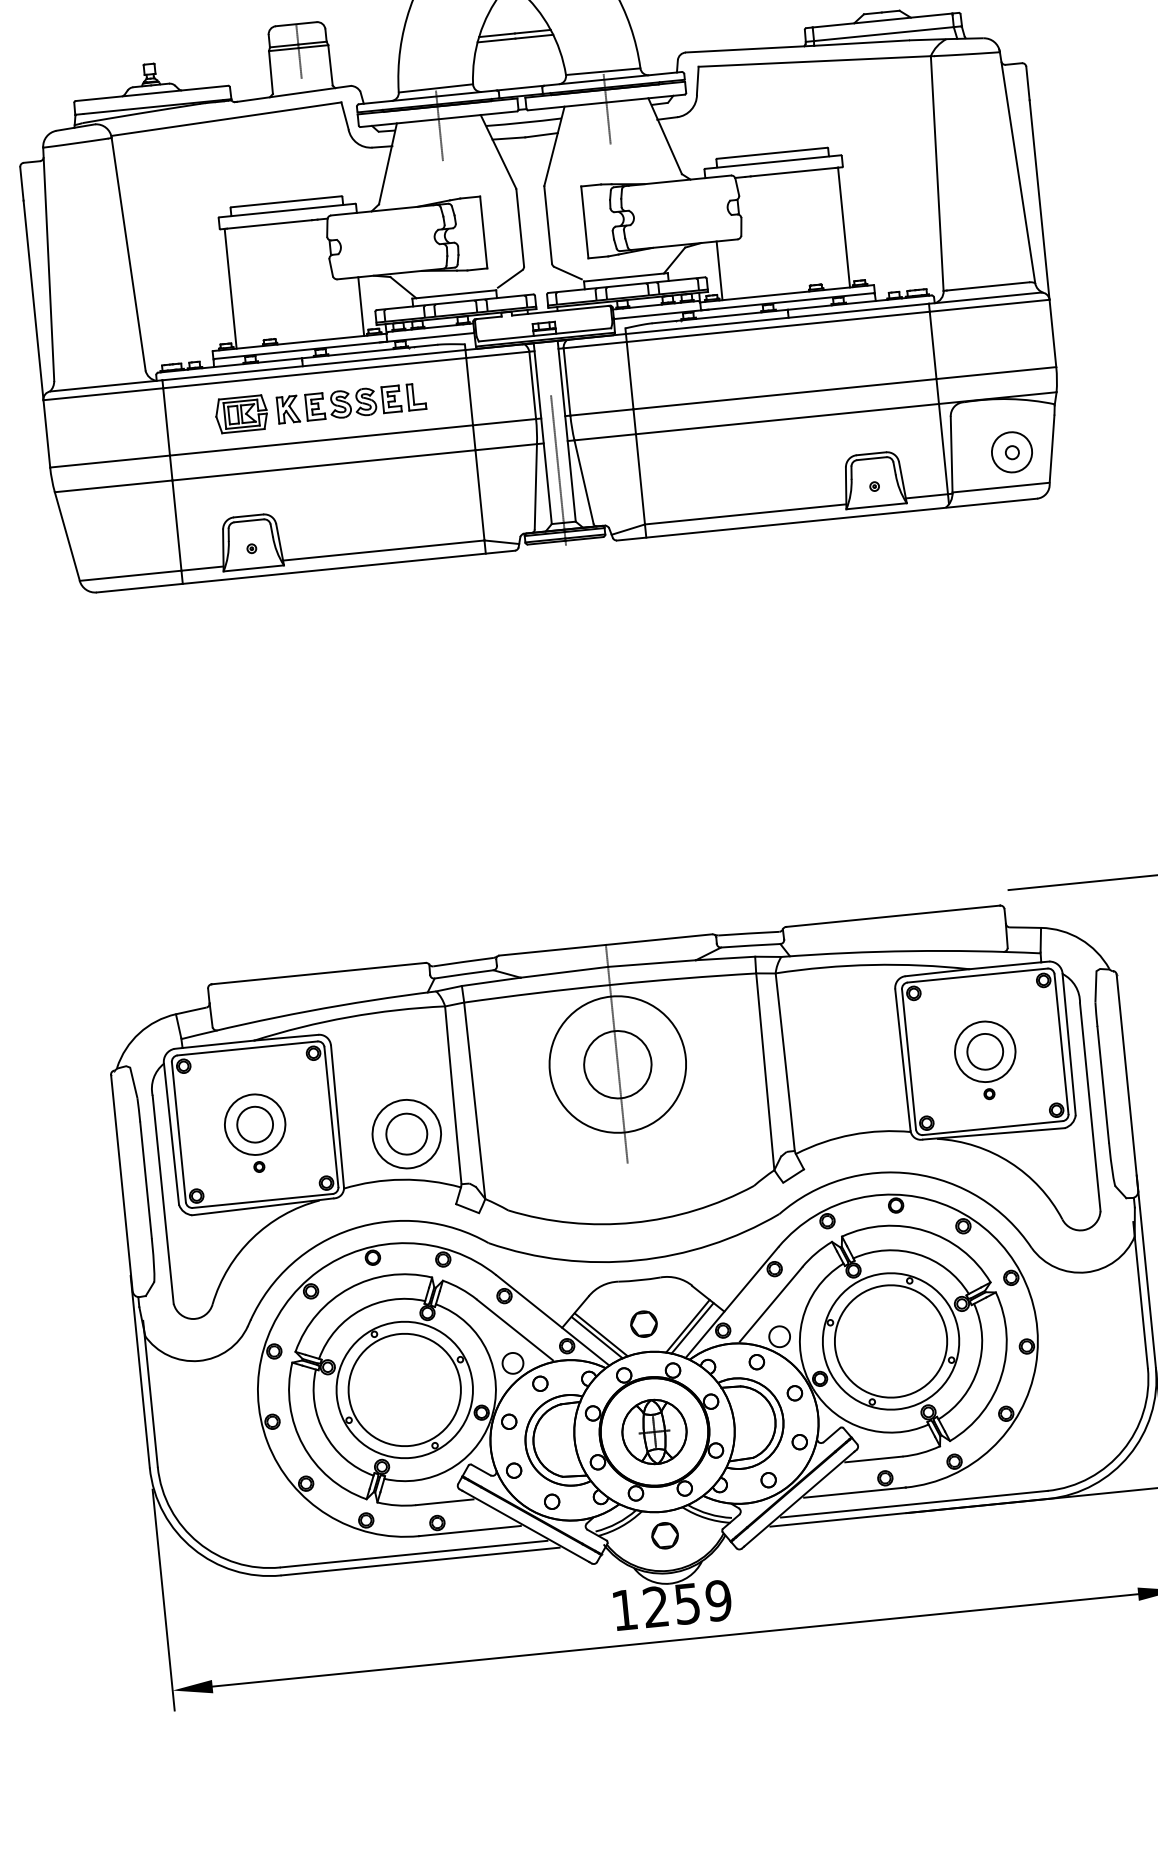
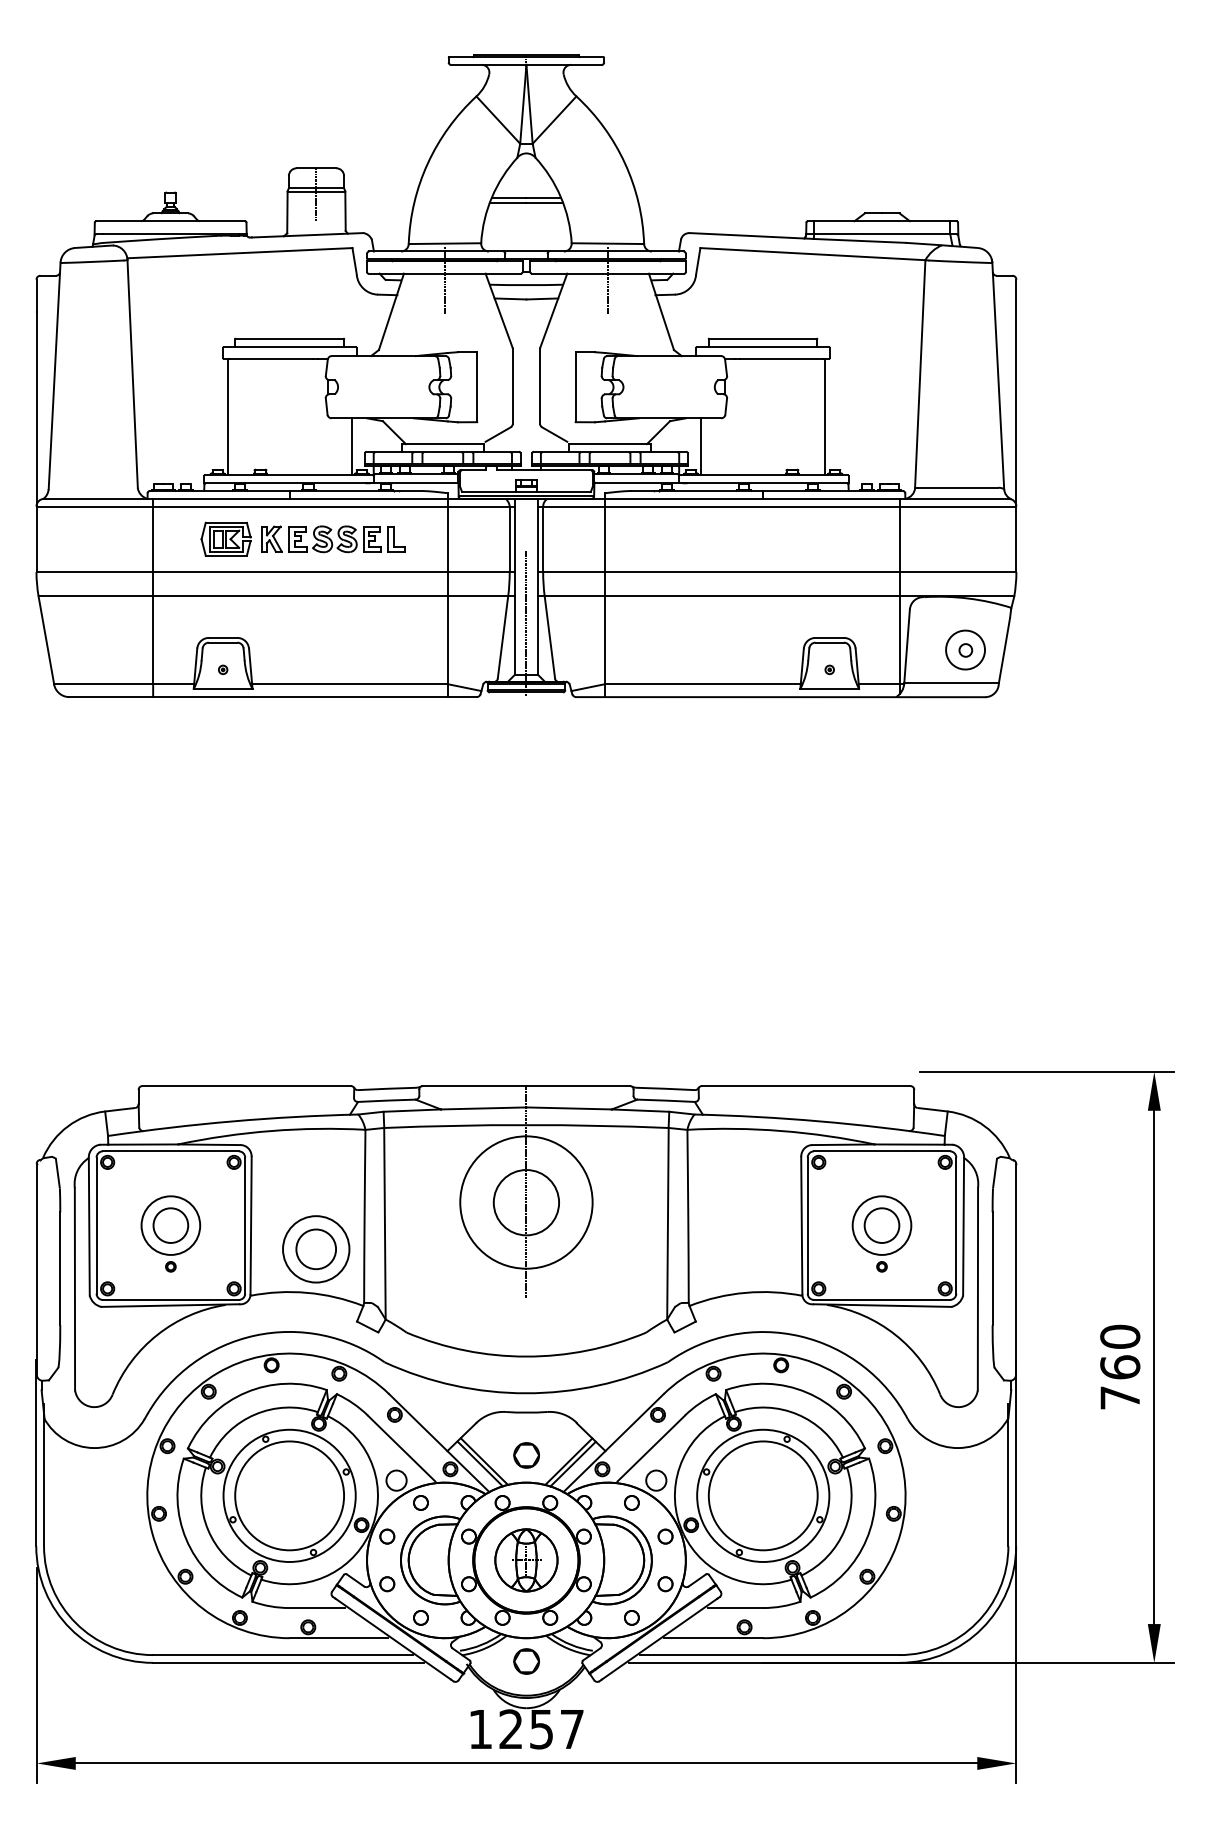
text: (719, 1600) -> (572, 1729), 1259 -> 1257

